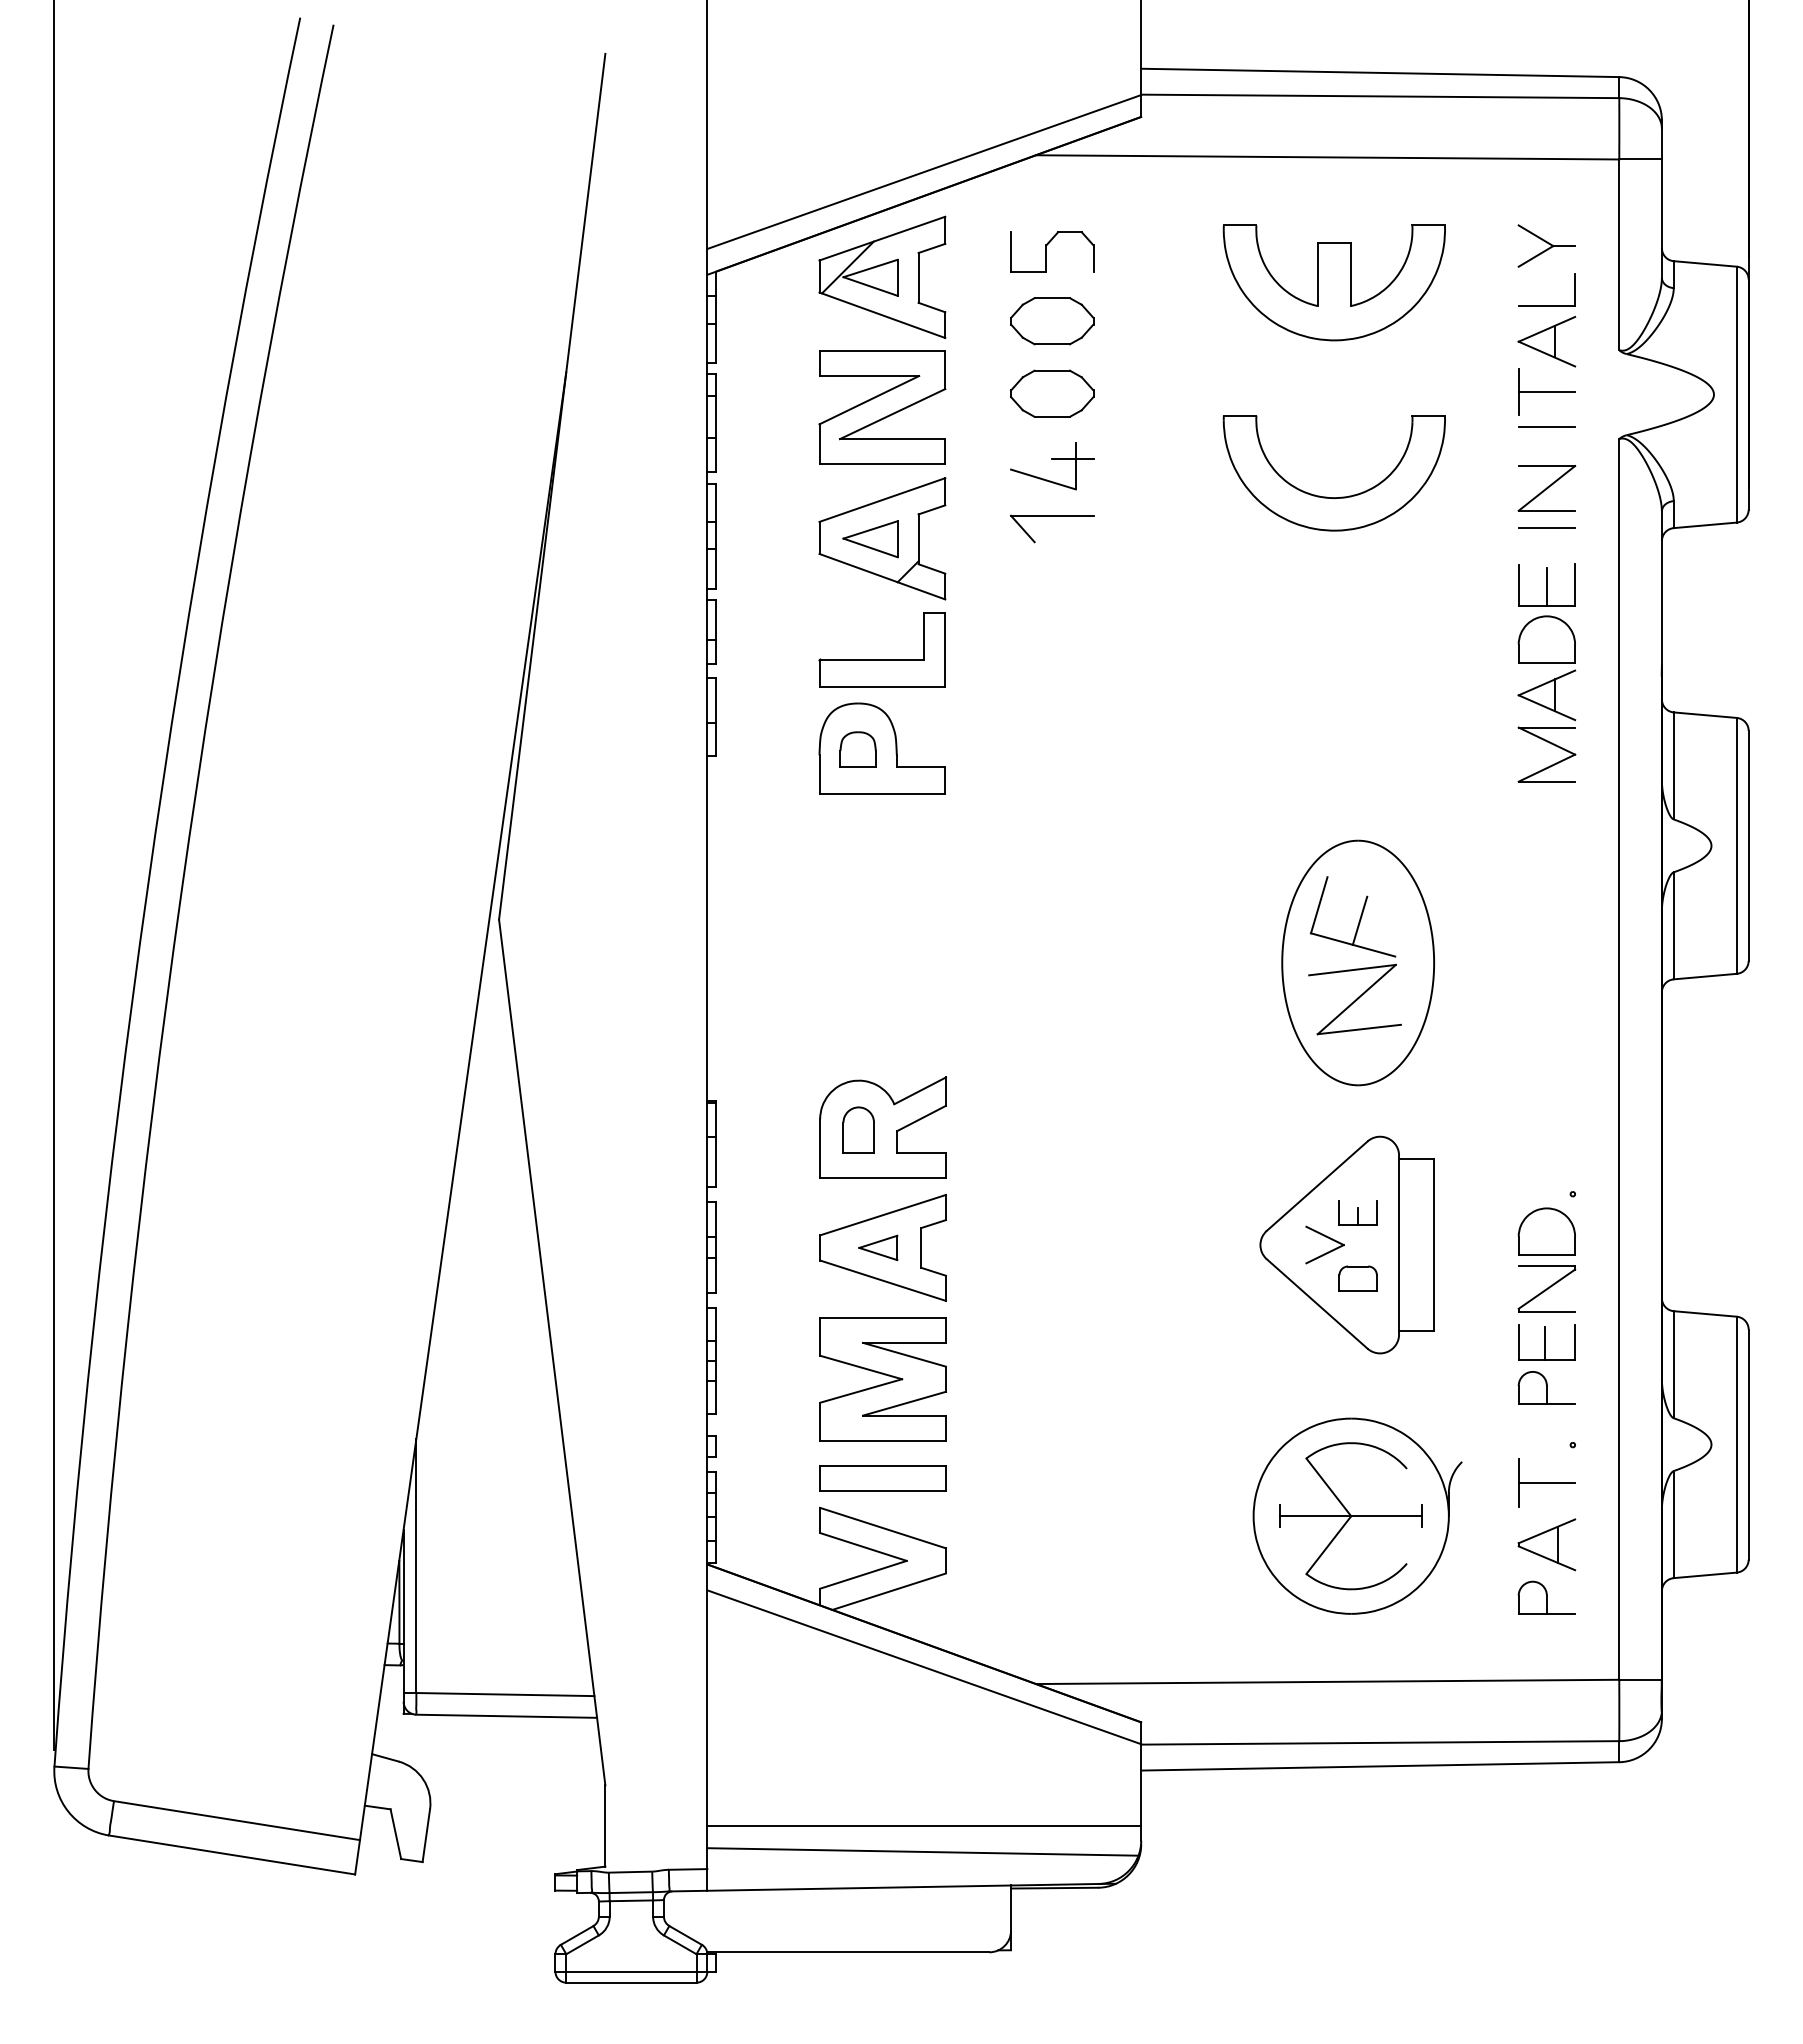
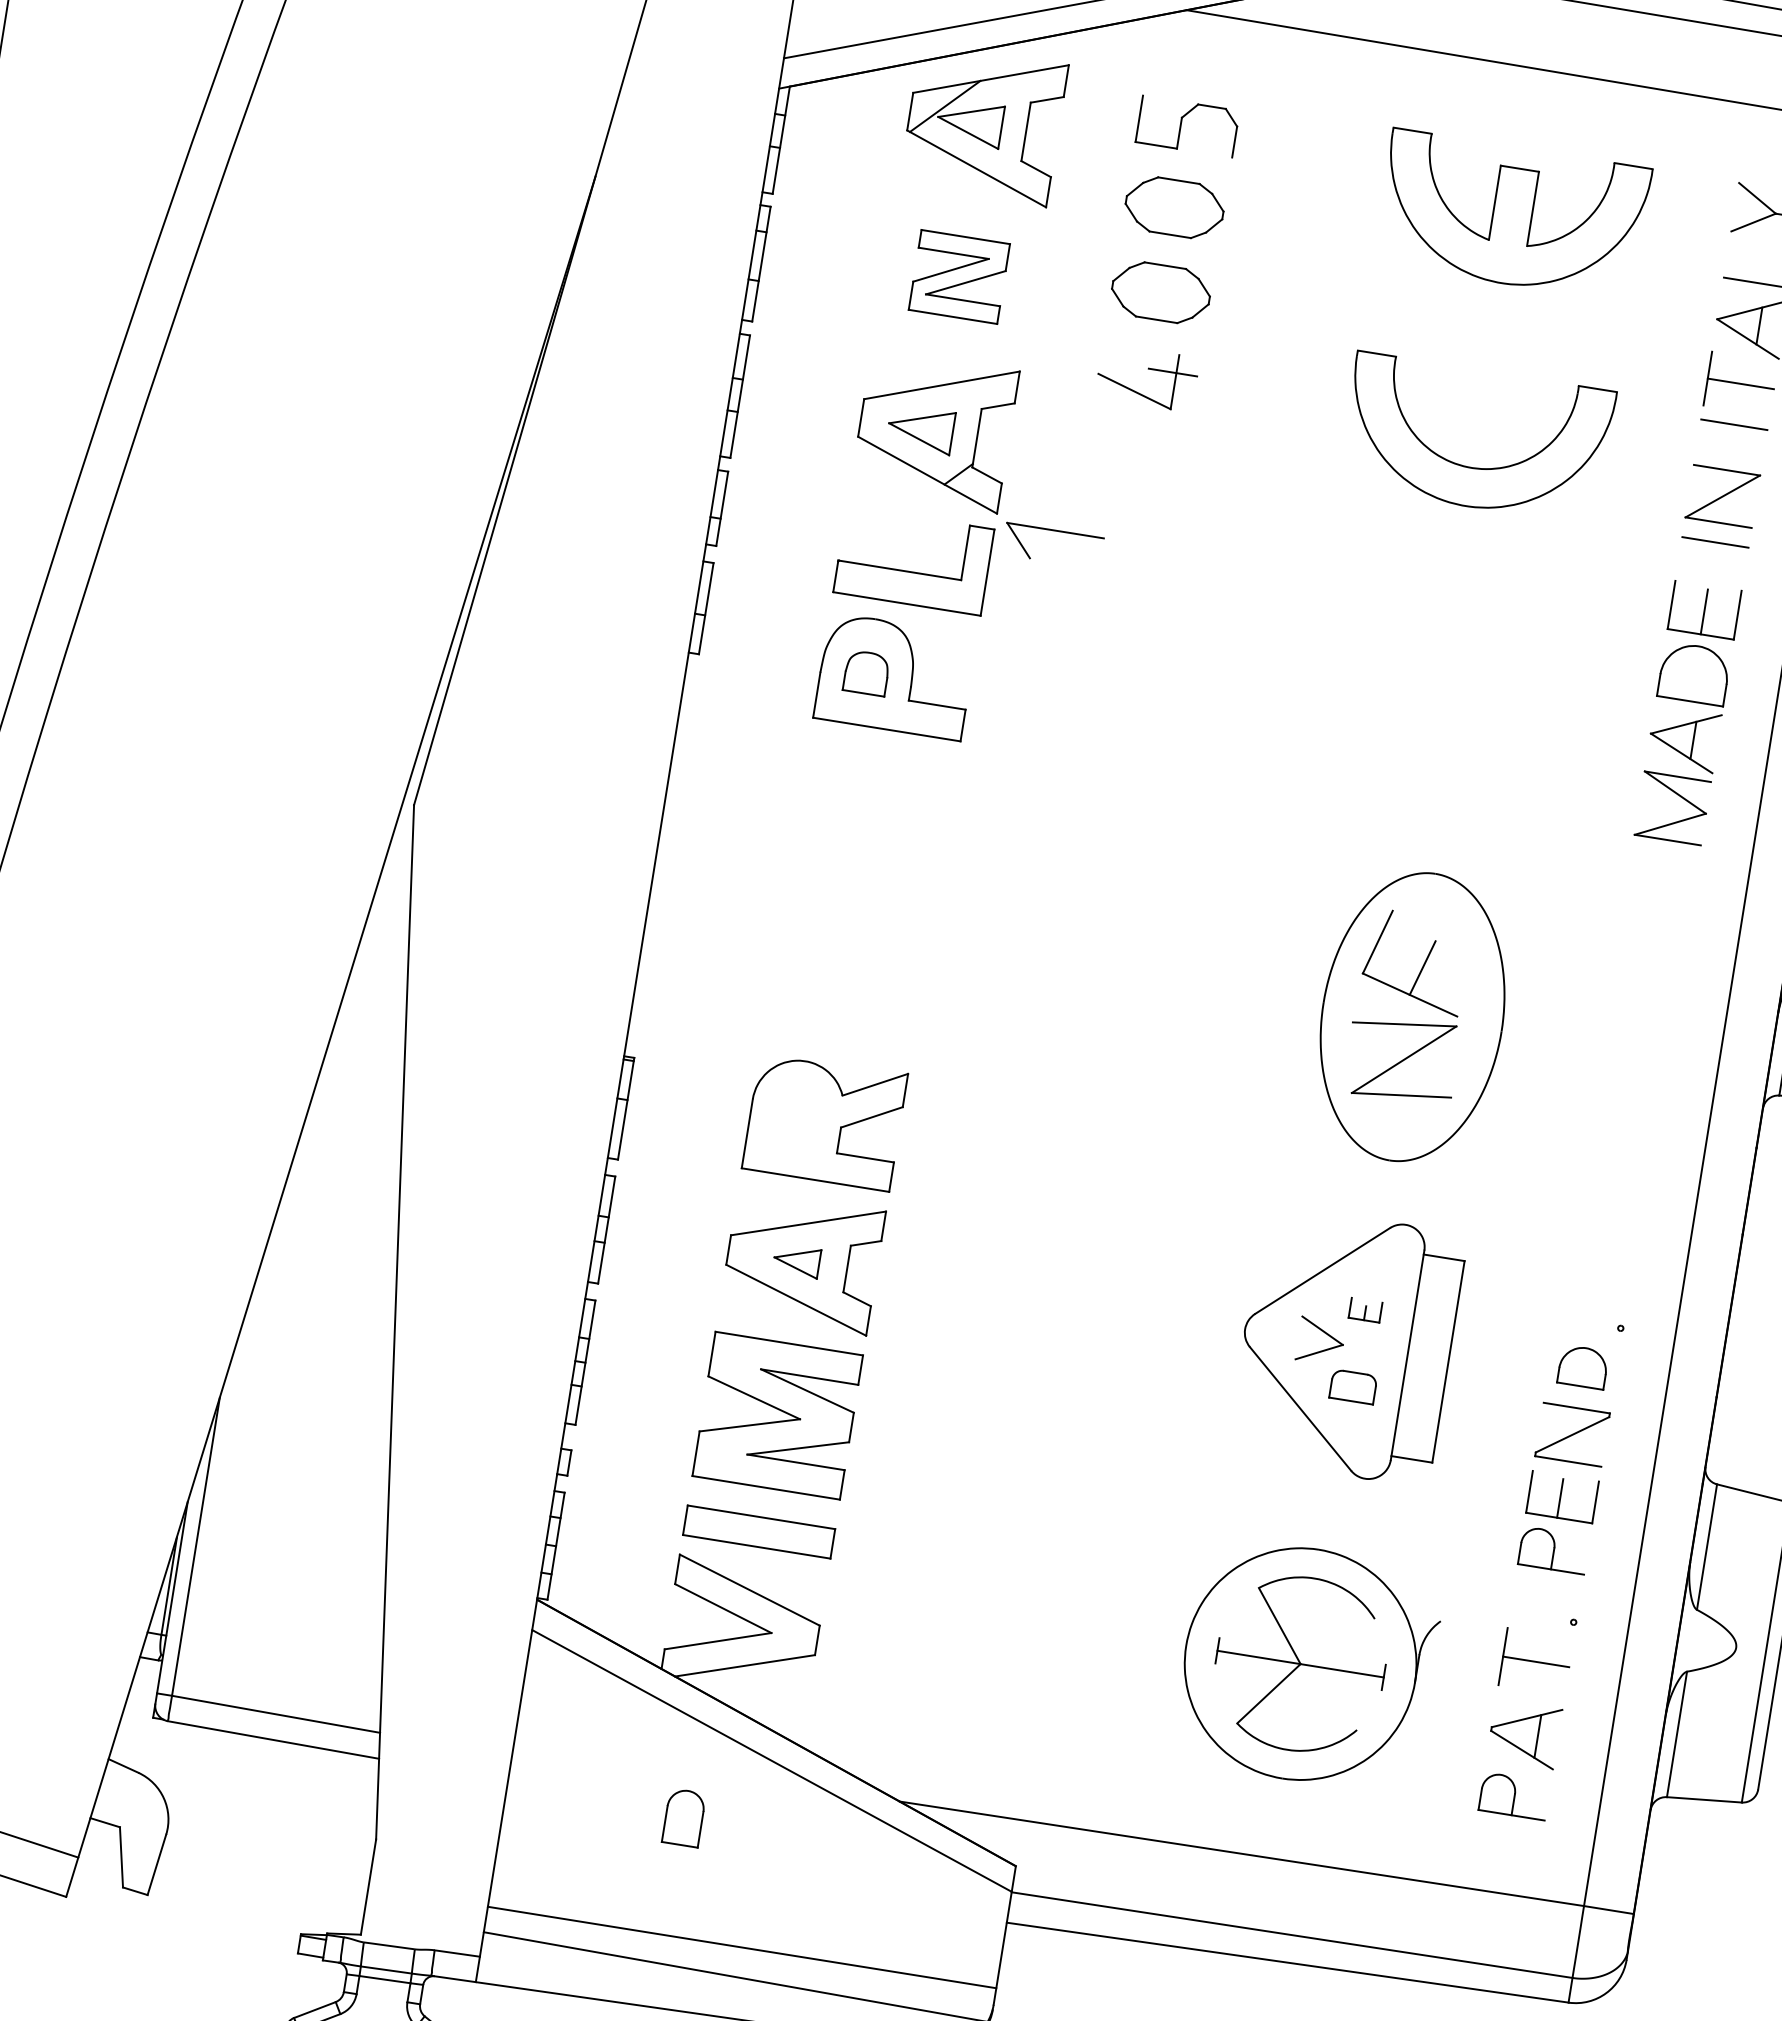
part: (882, 407) -> (959, 276), size x0.6
part: (1052, 516) -> (1055, 531), moved
part: (858, 1129) -> (683, 1816), moved
part: (1357, 1212) -> (1364, 1309), size x0.7
part: (1546, 1231) -> (1582, 1367), size x0.7

